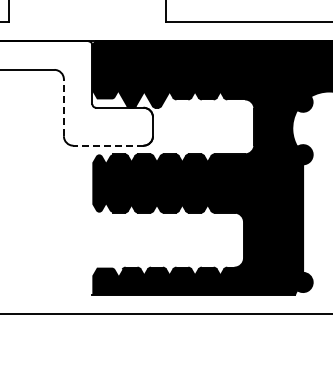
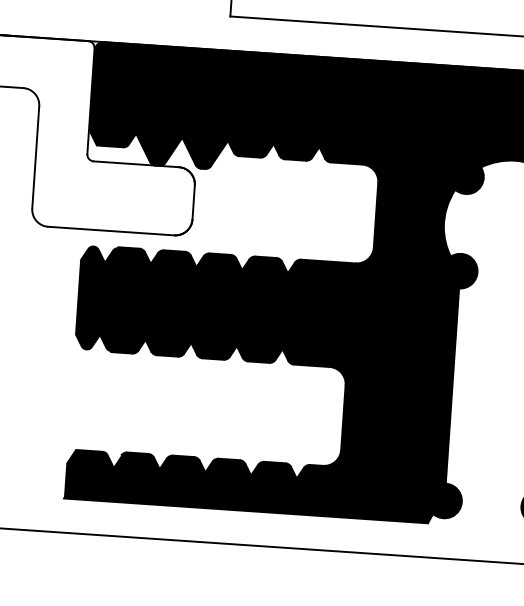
line: (63, 107) -> (35, 156), dashed -> solid
line: (107, 145) -> (109, 230), dashed -> solid

